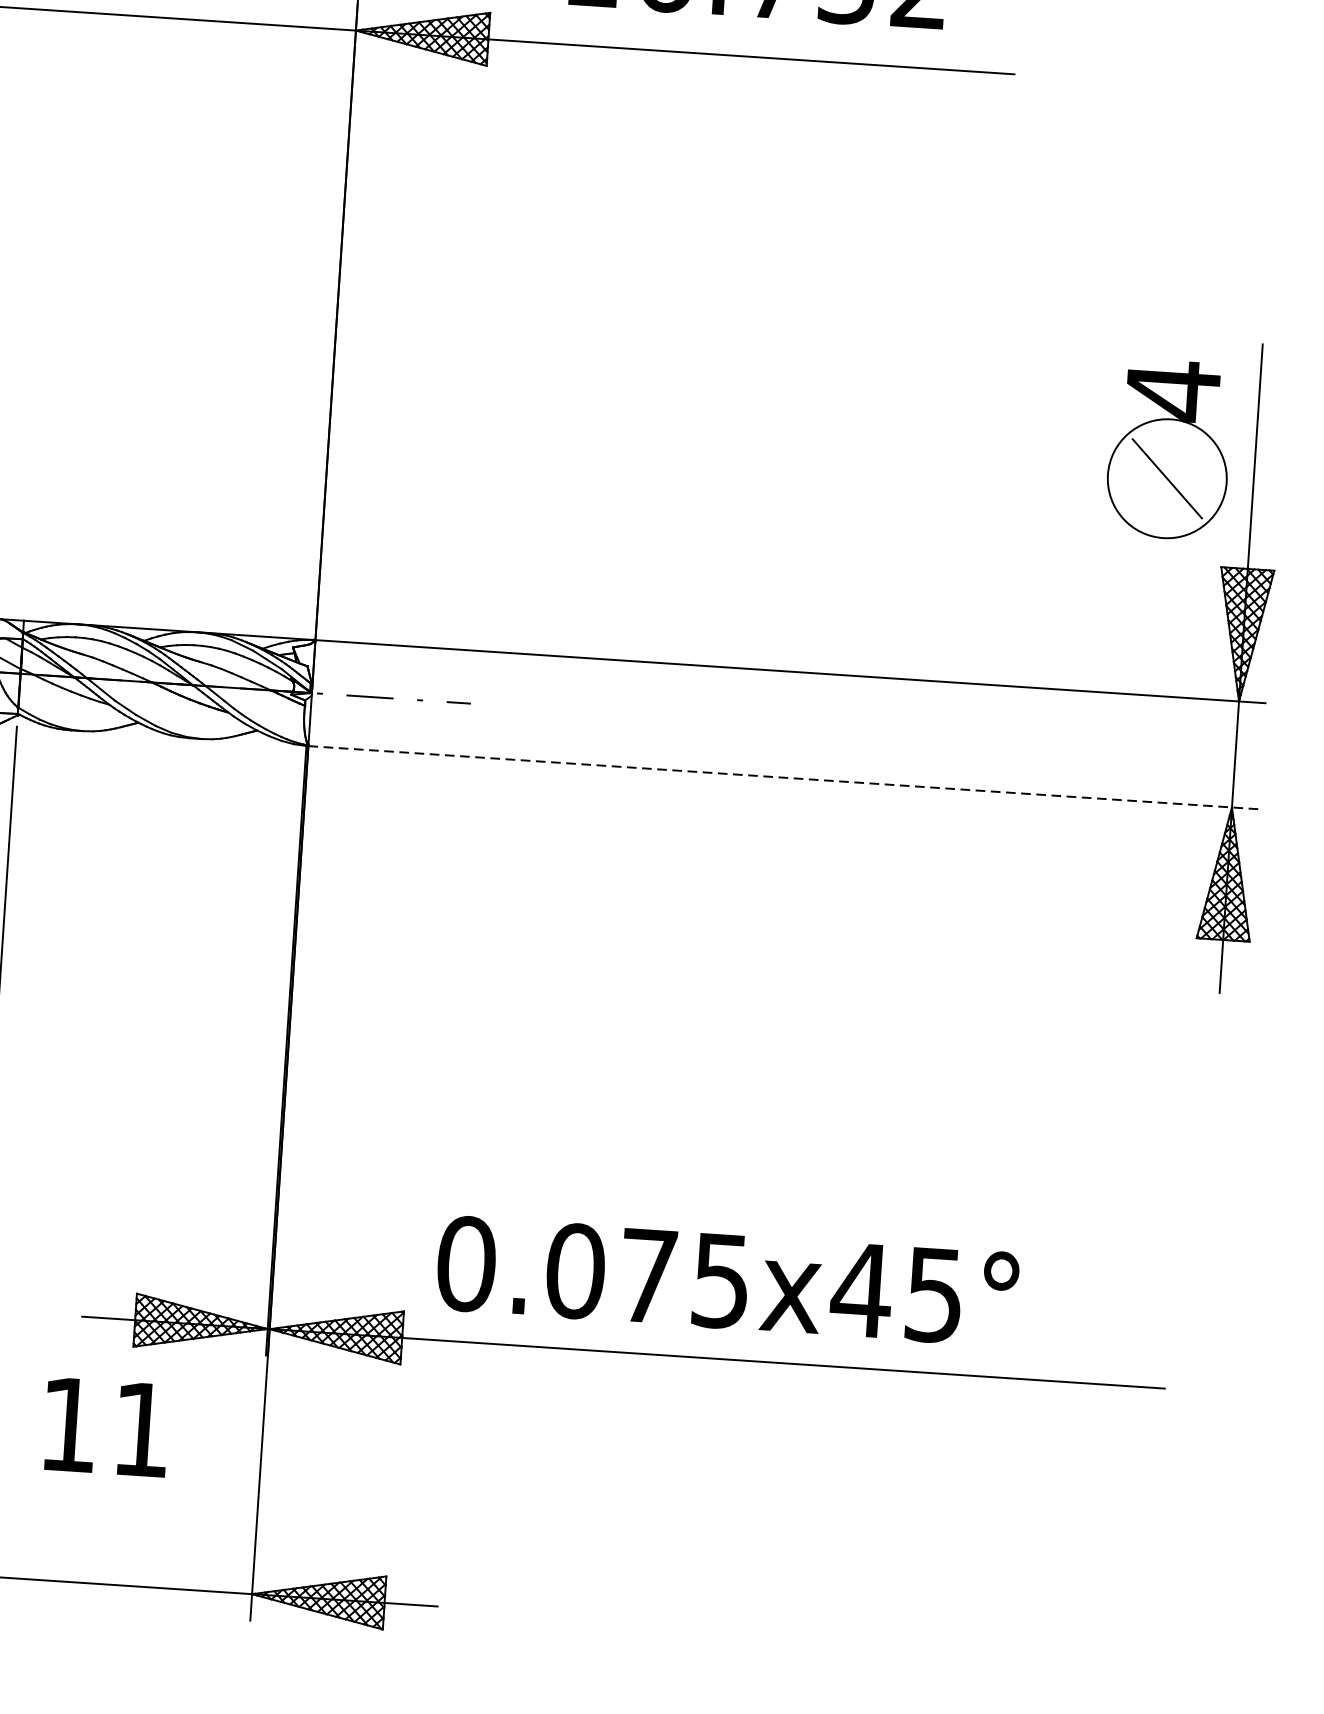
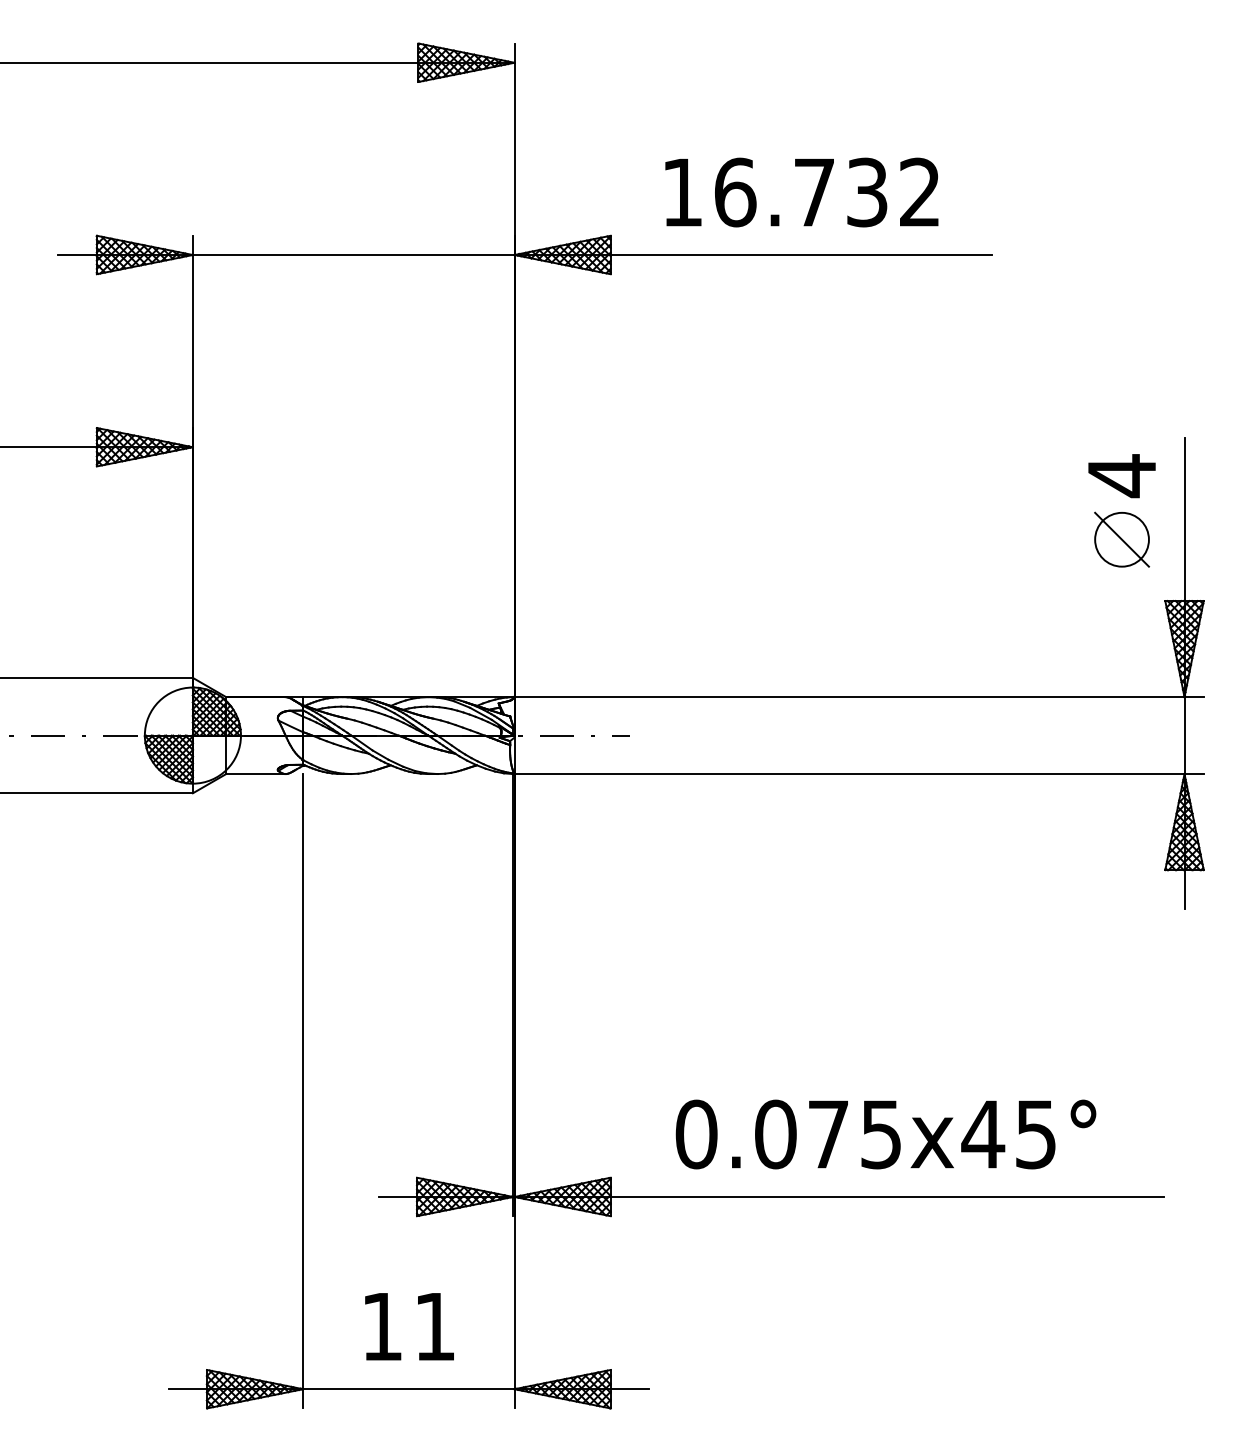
circle: (1166, 478) -> (1121, 539), size x0.62
line: (783, 778) -> (859, 774), dashed -> solid
text: (726, 1281) -> (885, 1134), moved
text: (106, 1427) -> (409, 1326), moved

